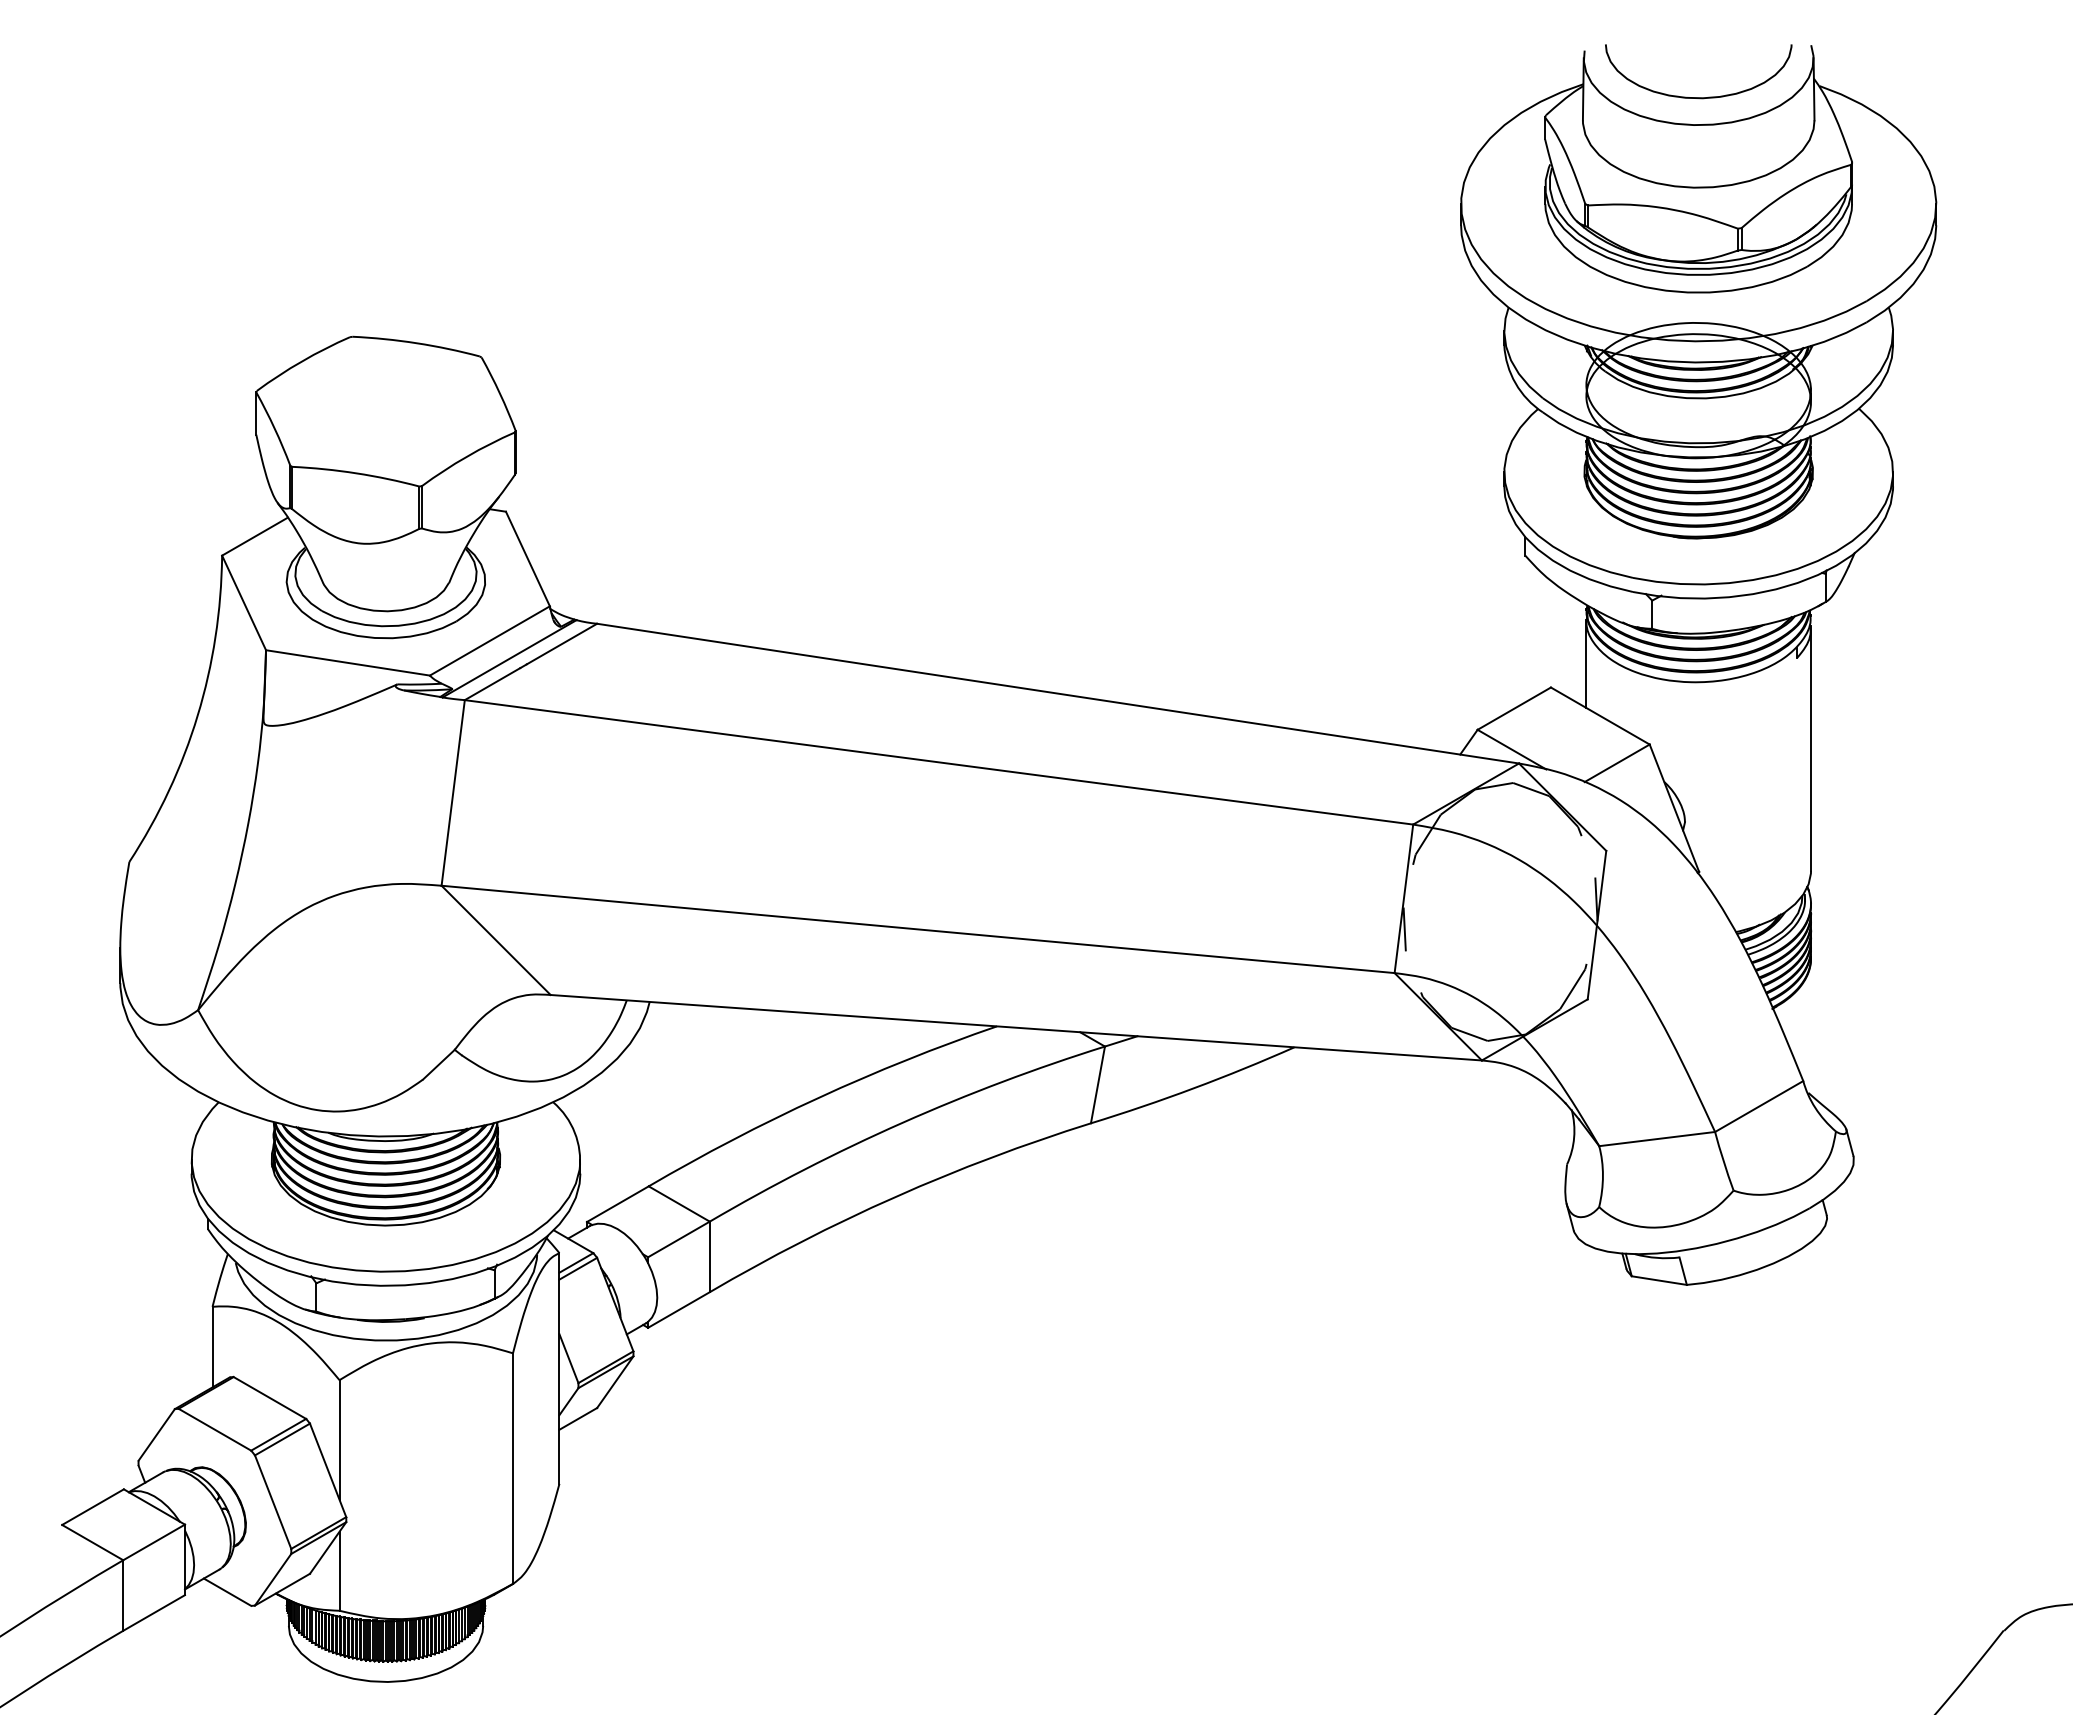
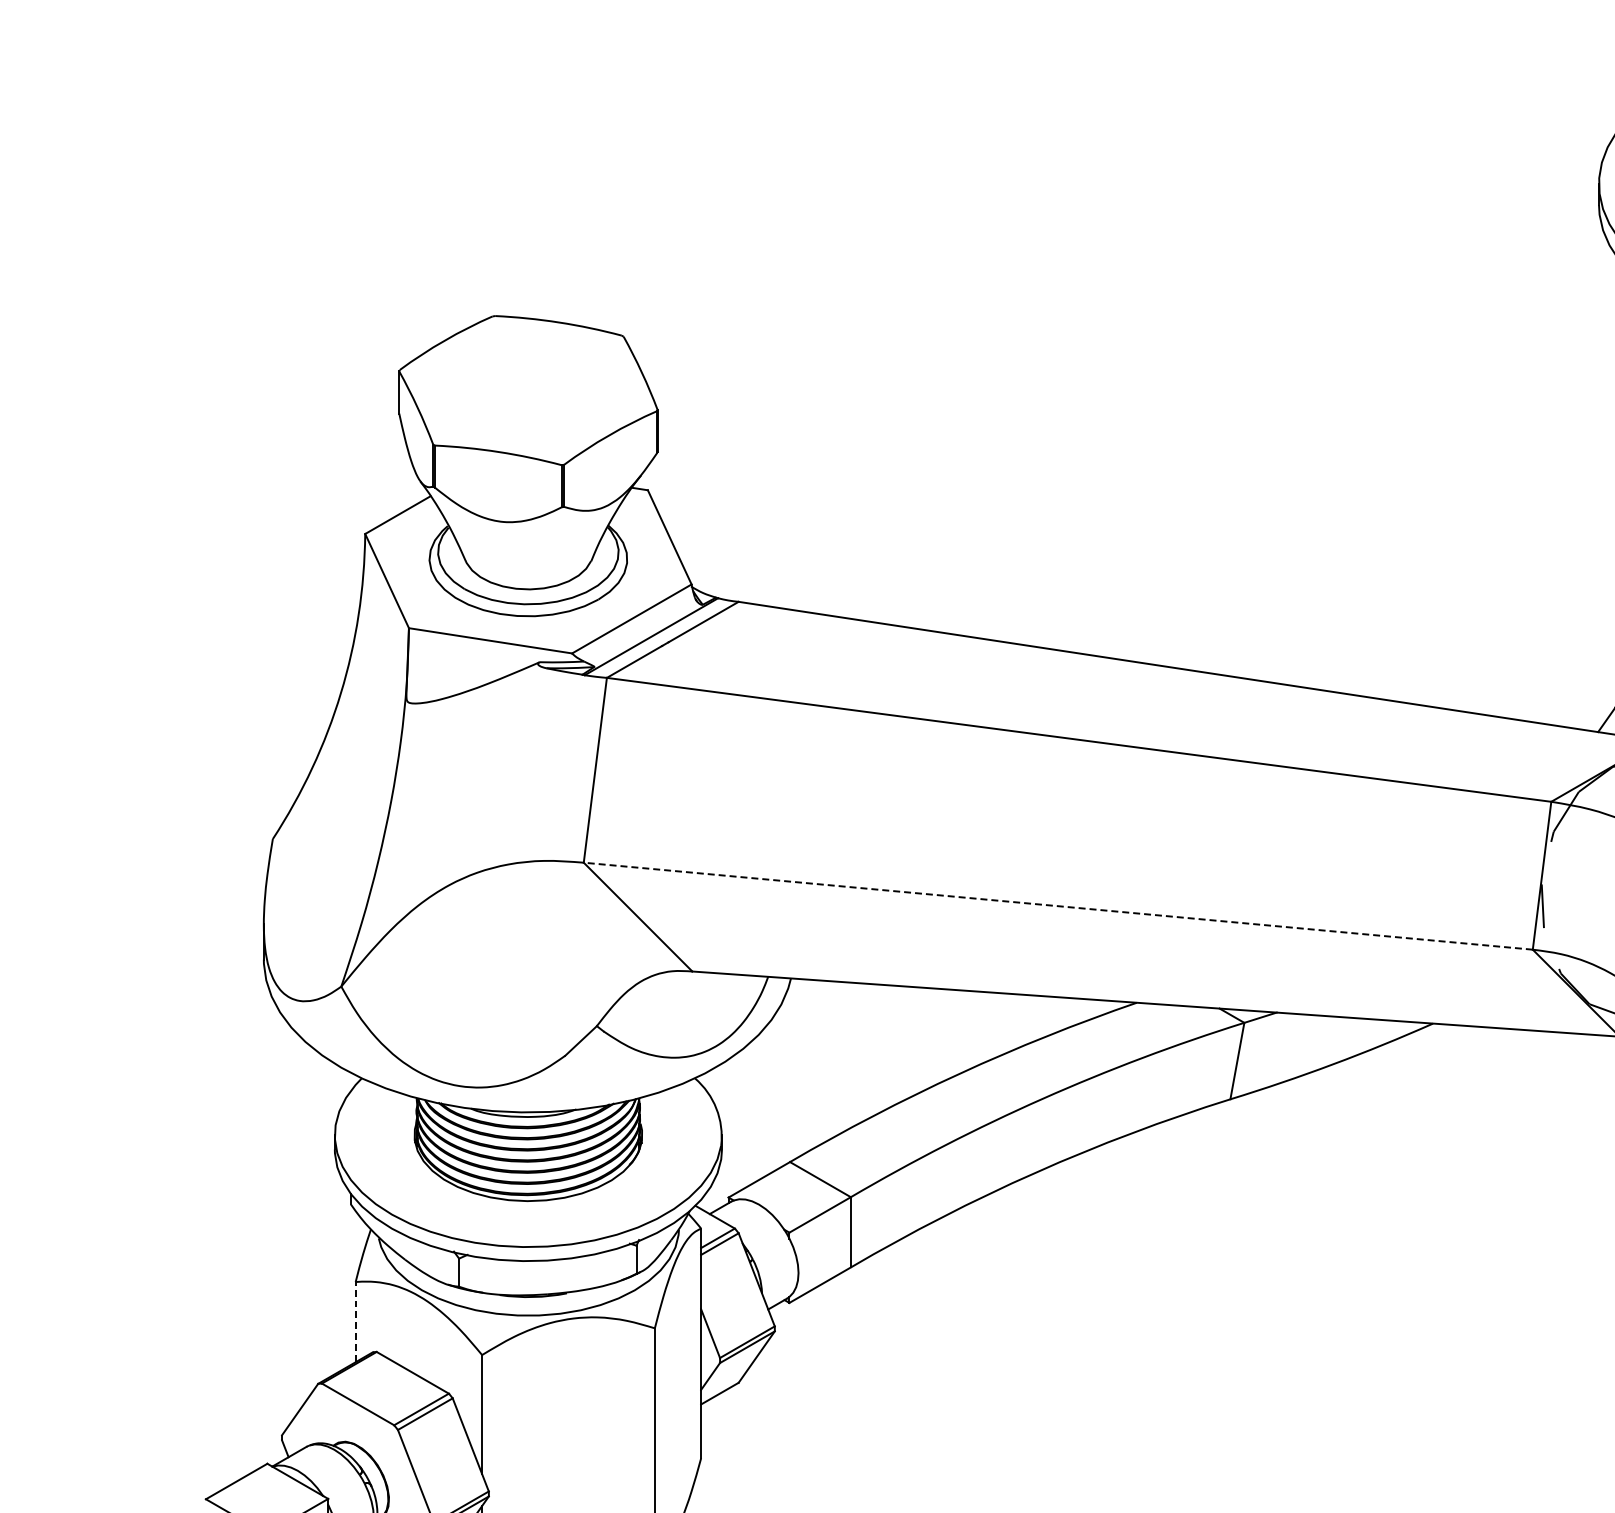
line: (918, 929) -> (1058, 906), solid -> dashed
line: (212, 1346) -> (355, 1321), solid -> dashed

